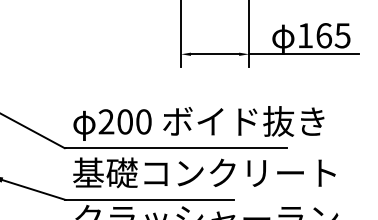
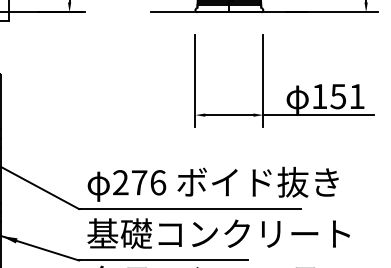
text: (333, 35) -> (347, 96), 165 -> 151
text: (135, 121) -> (149, 182), 200 -> 276

